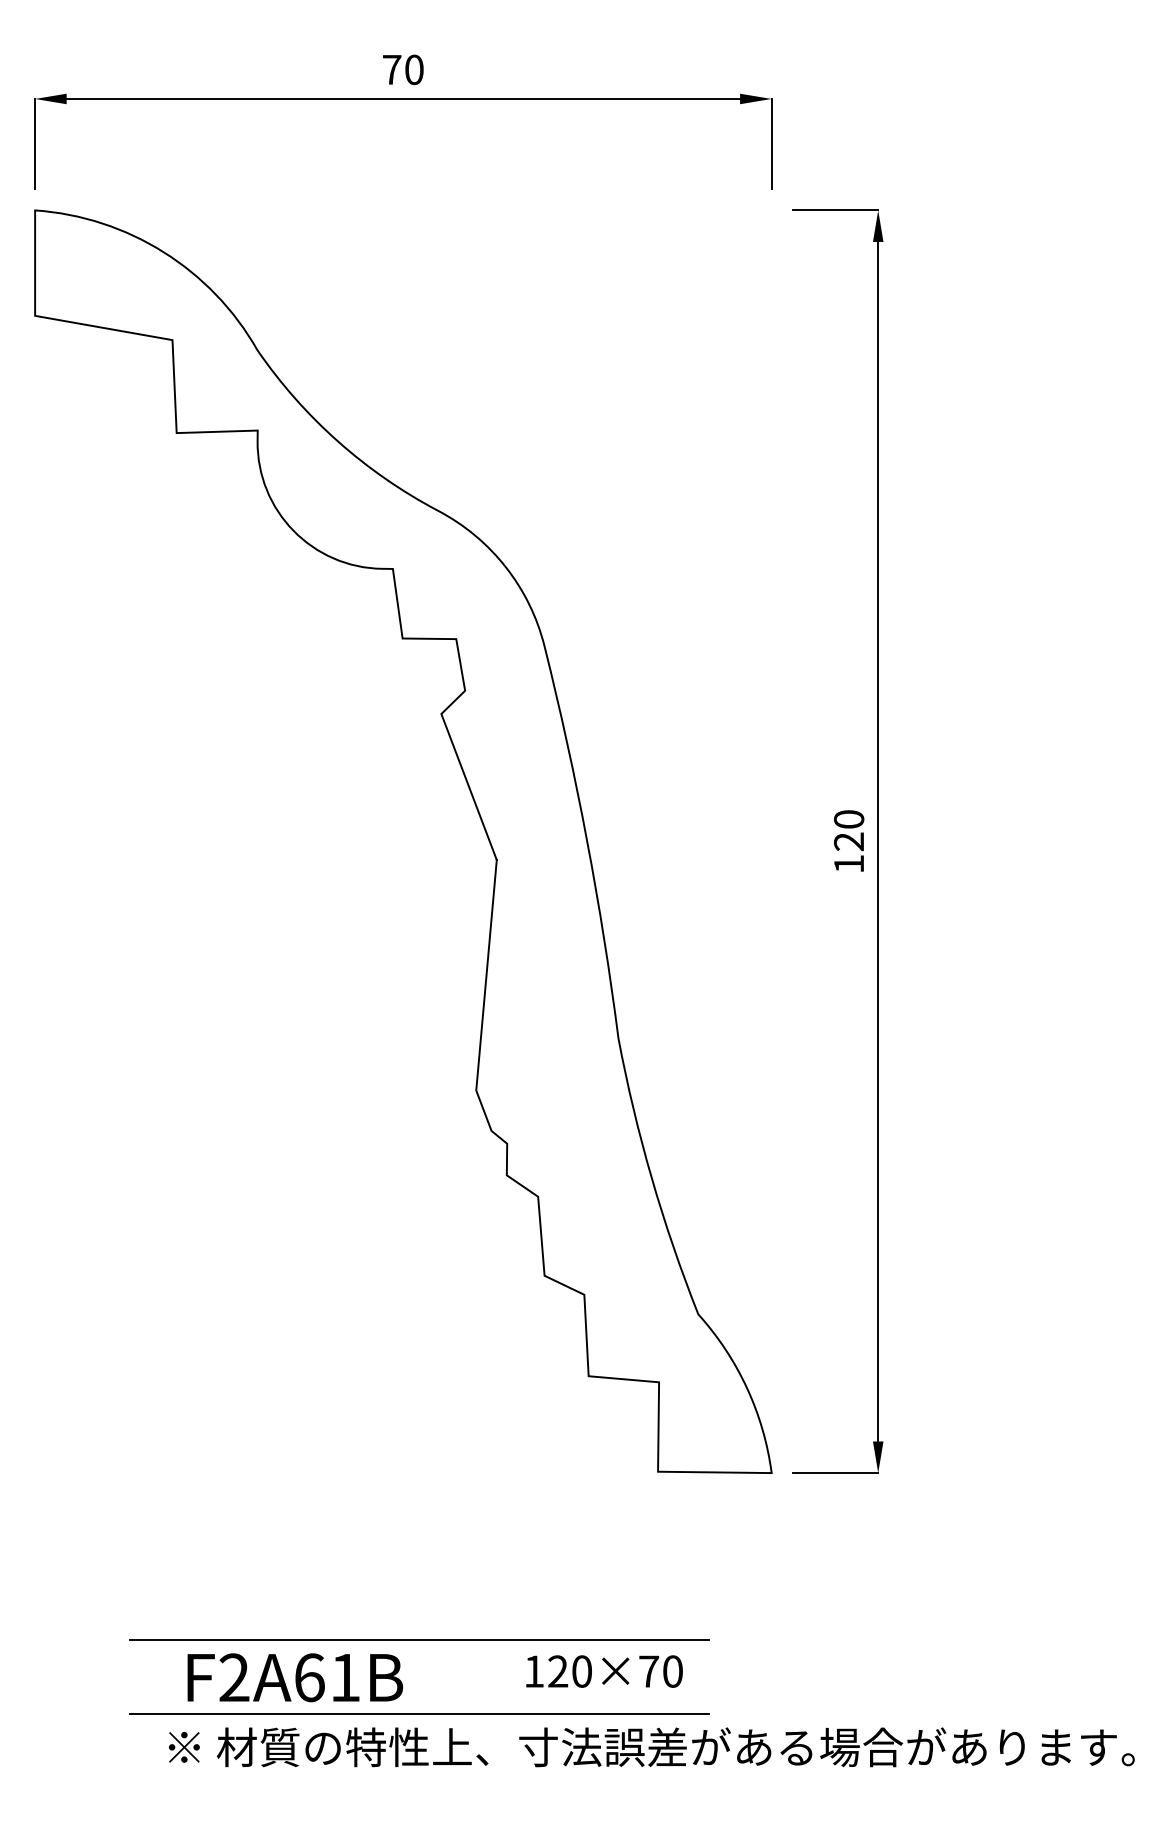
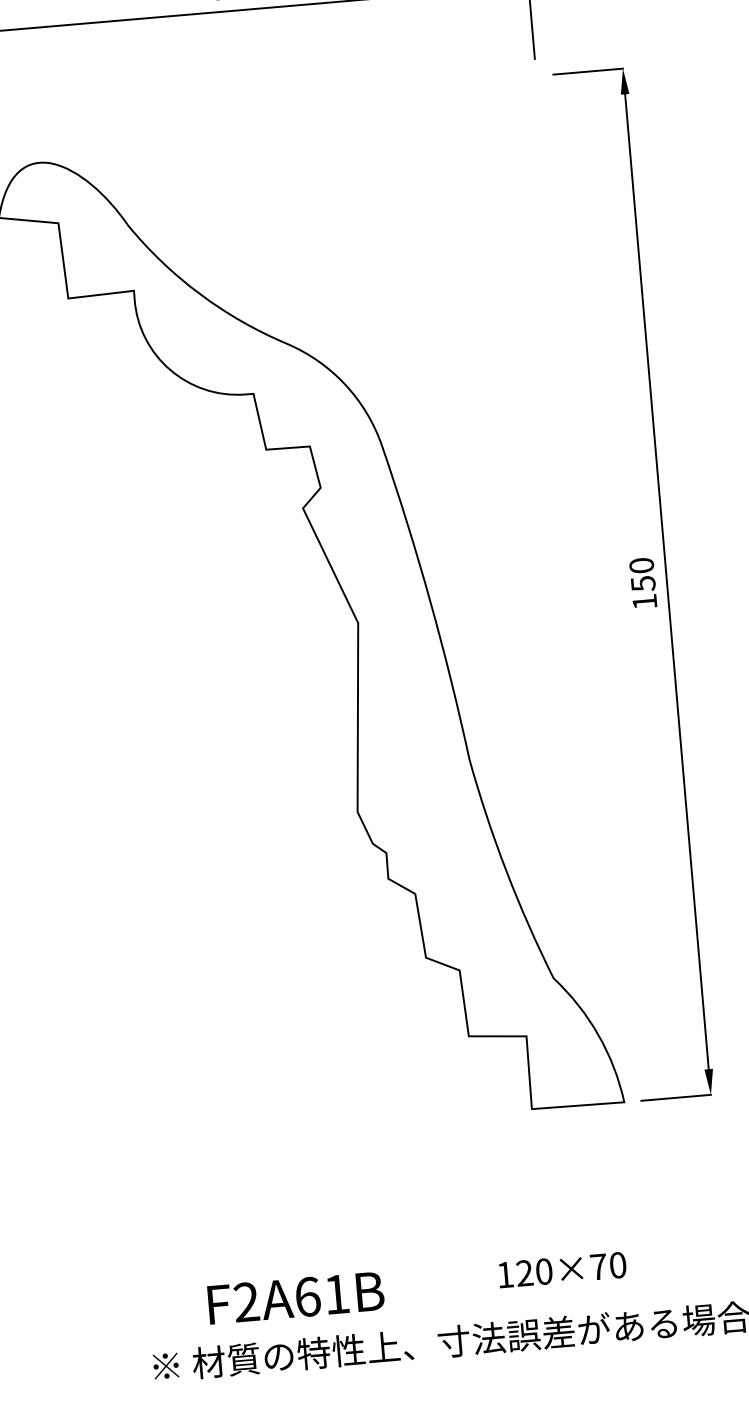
text: (849, 841) -> (643, 583), 120 -> 150
line: (419, 1639) -> (349, 1262), removed
text: (604, 1671) -> (562, 1270), moved
text: (295, 1677) -> (296, 1297), moved
line: (419, 1713) -> (354, 1322), removed

